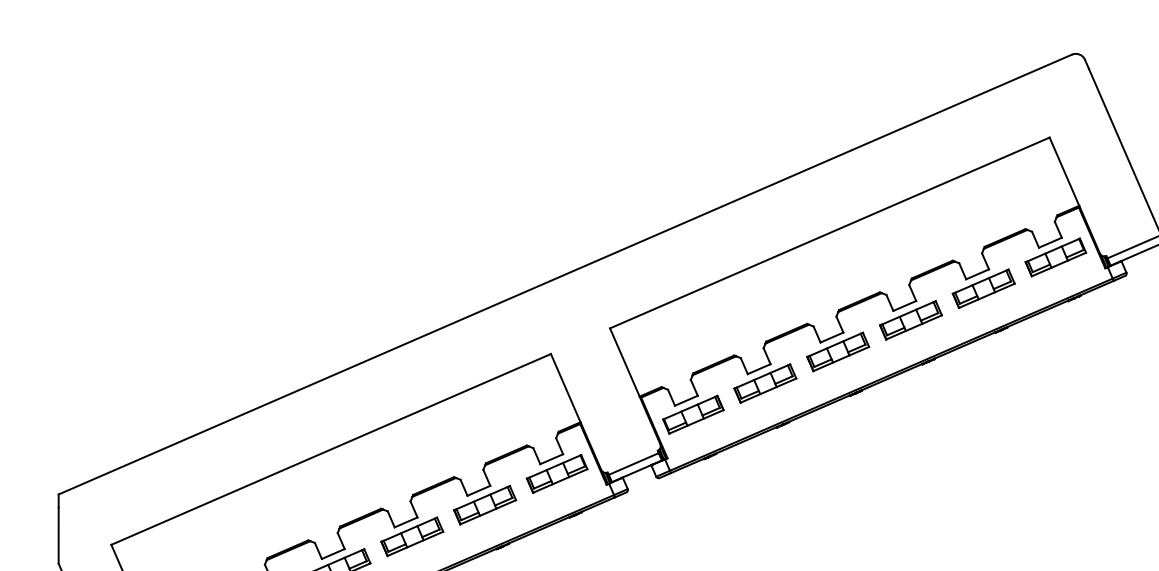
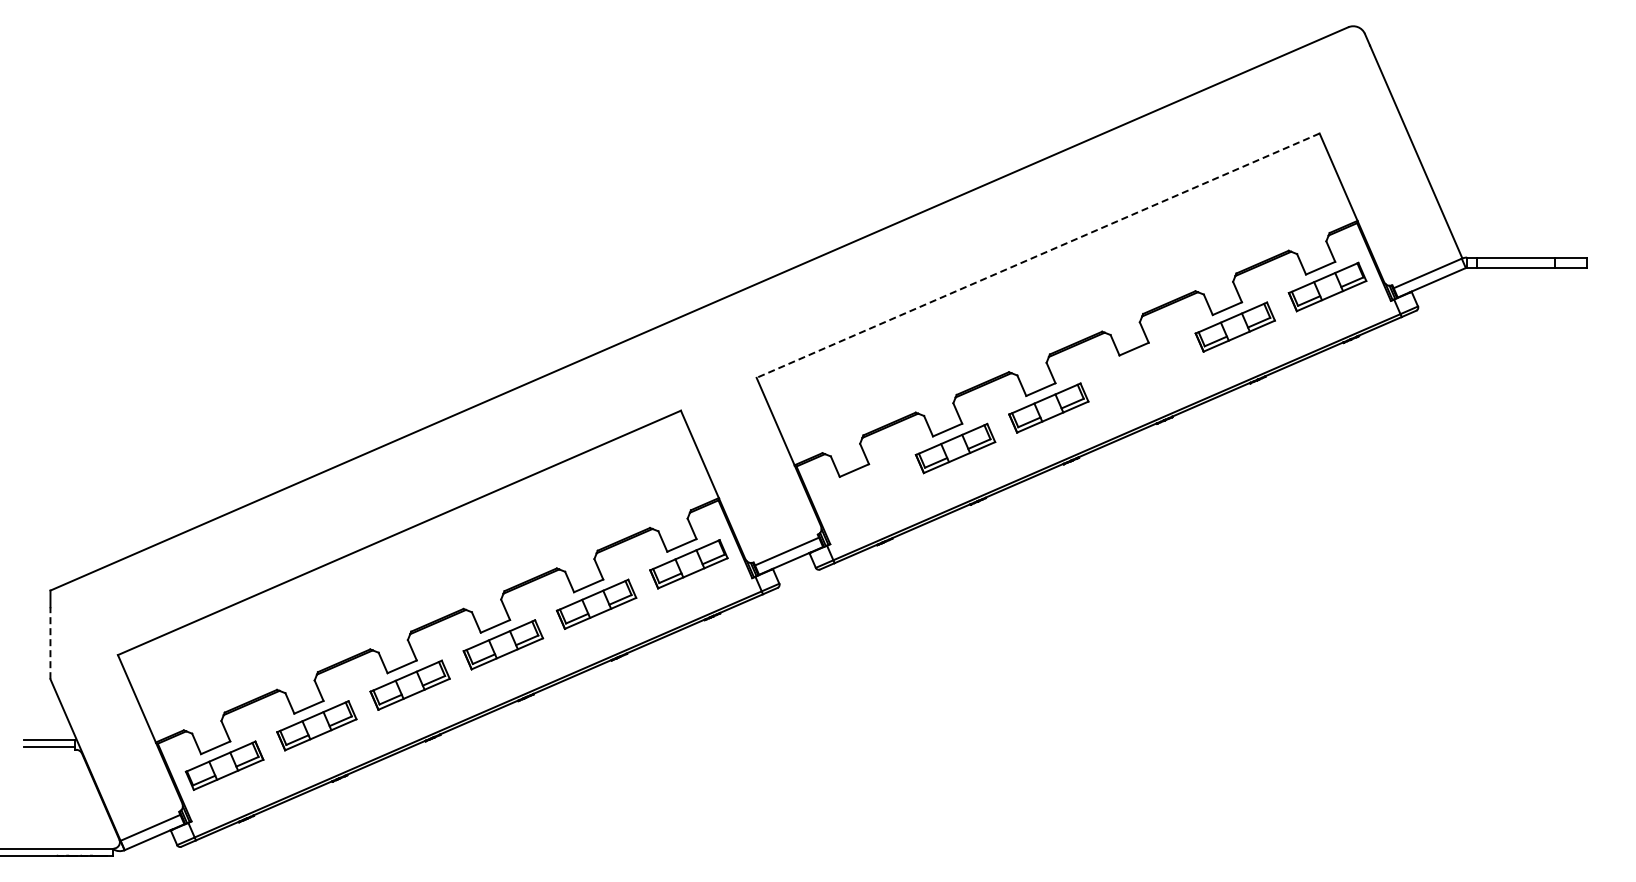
line: (830, 232) -> (1038, 255), solid -> dashed
part: (910, 320) -> (1141, 367), removed
part: (693, 414) -> (863, 488), removed
line: (58, 535) -> (50, 643), solid -> dashed

